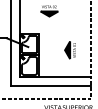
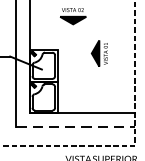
part: (69, 50) -> (98, 53), moved
line: (51, 85) -> (76, 126), solid -> dashed

